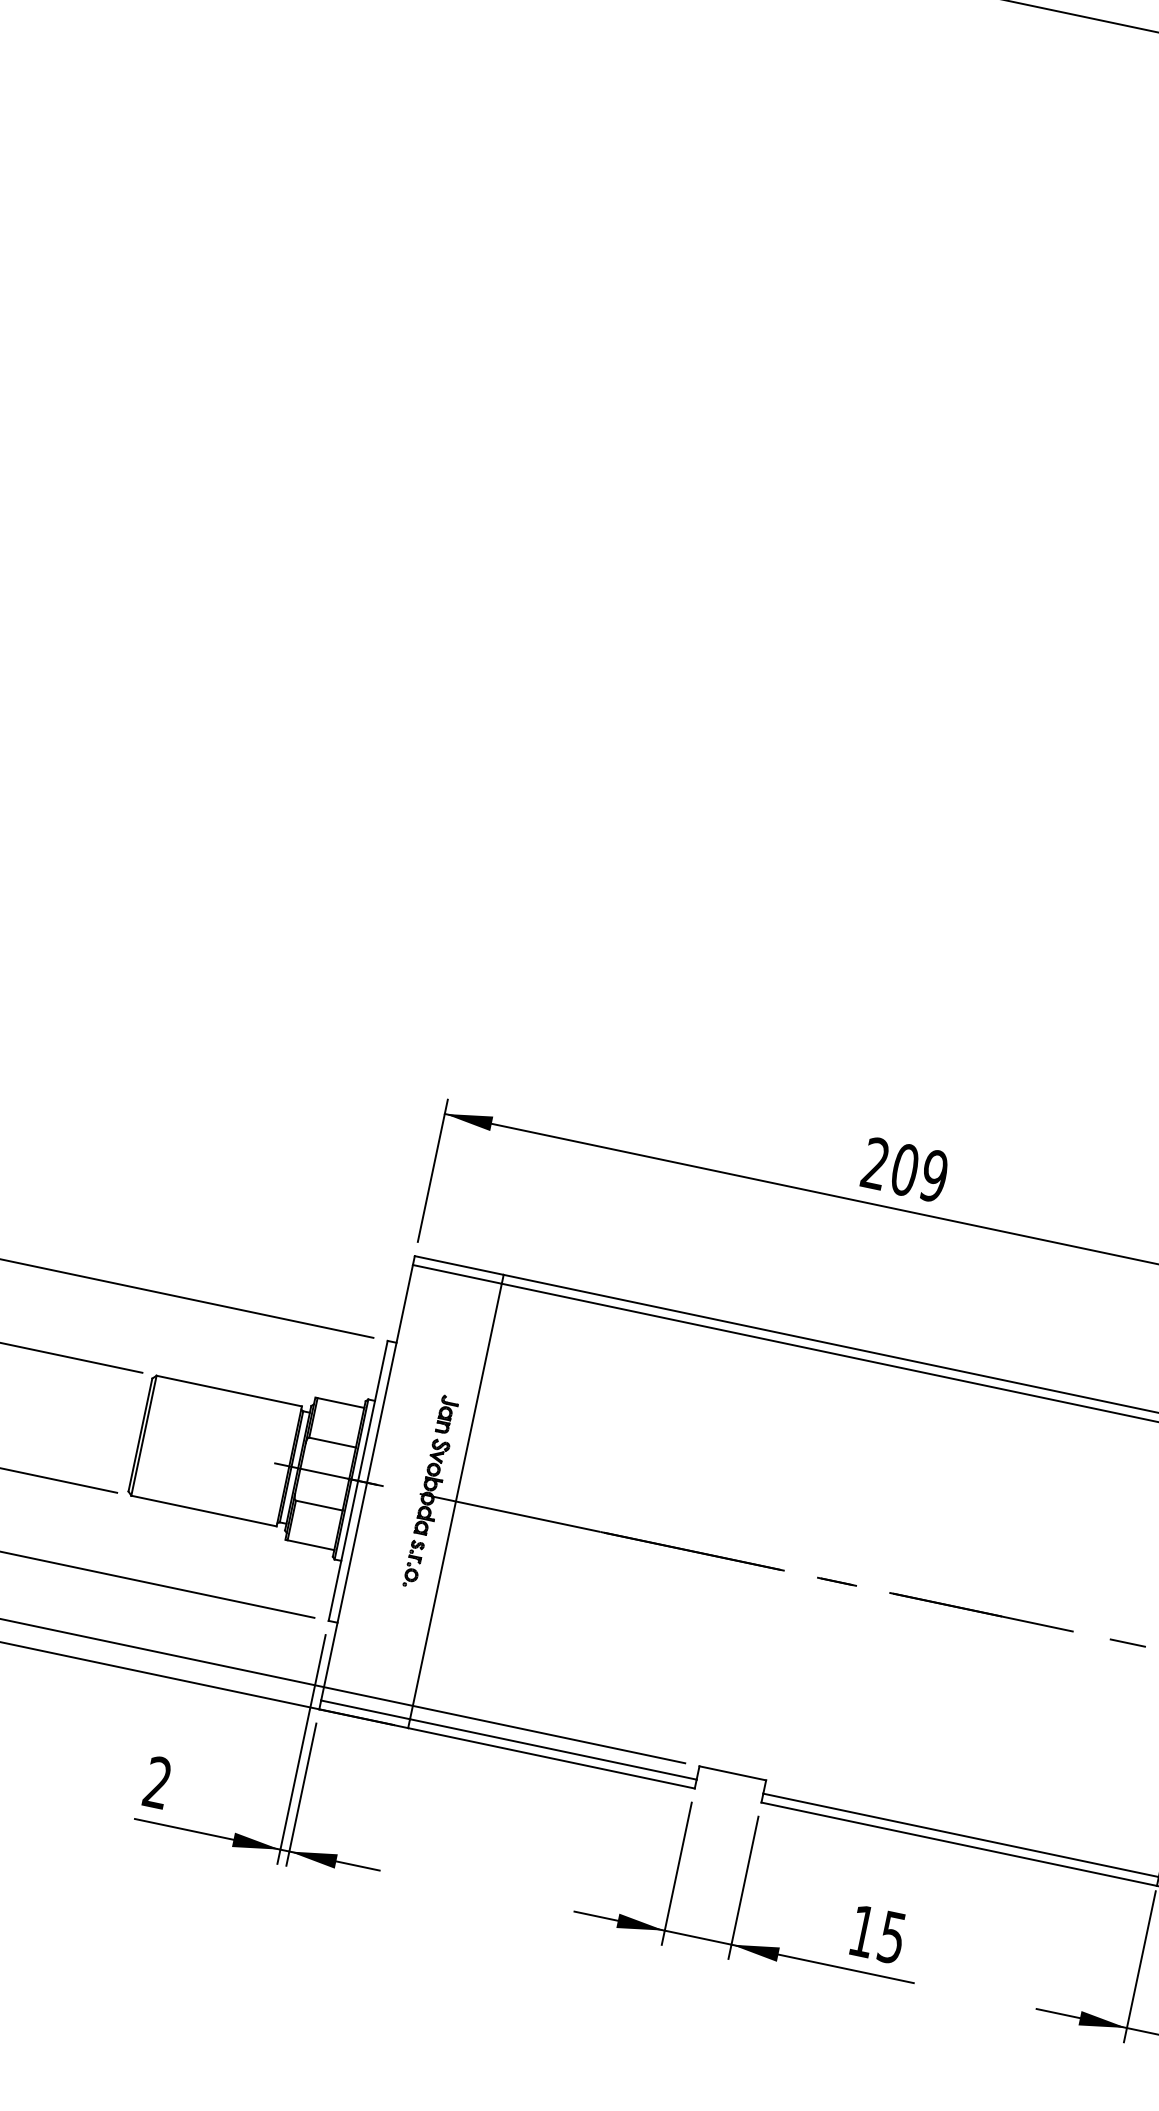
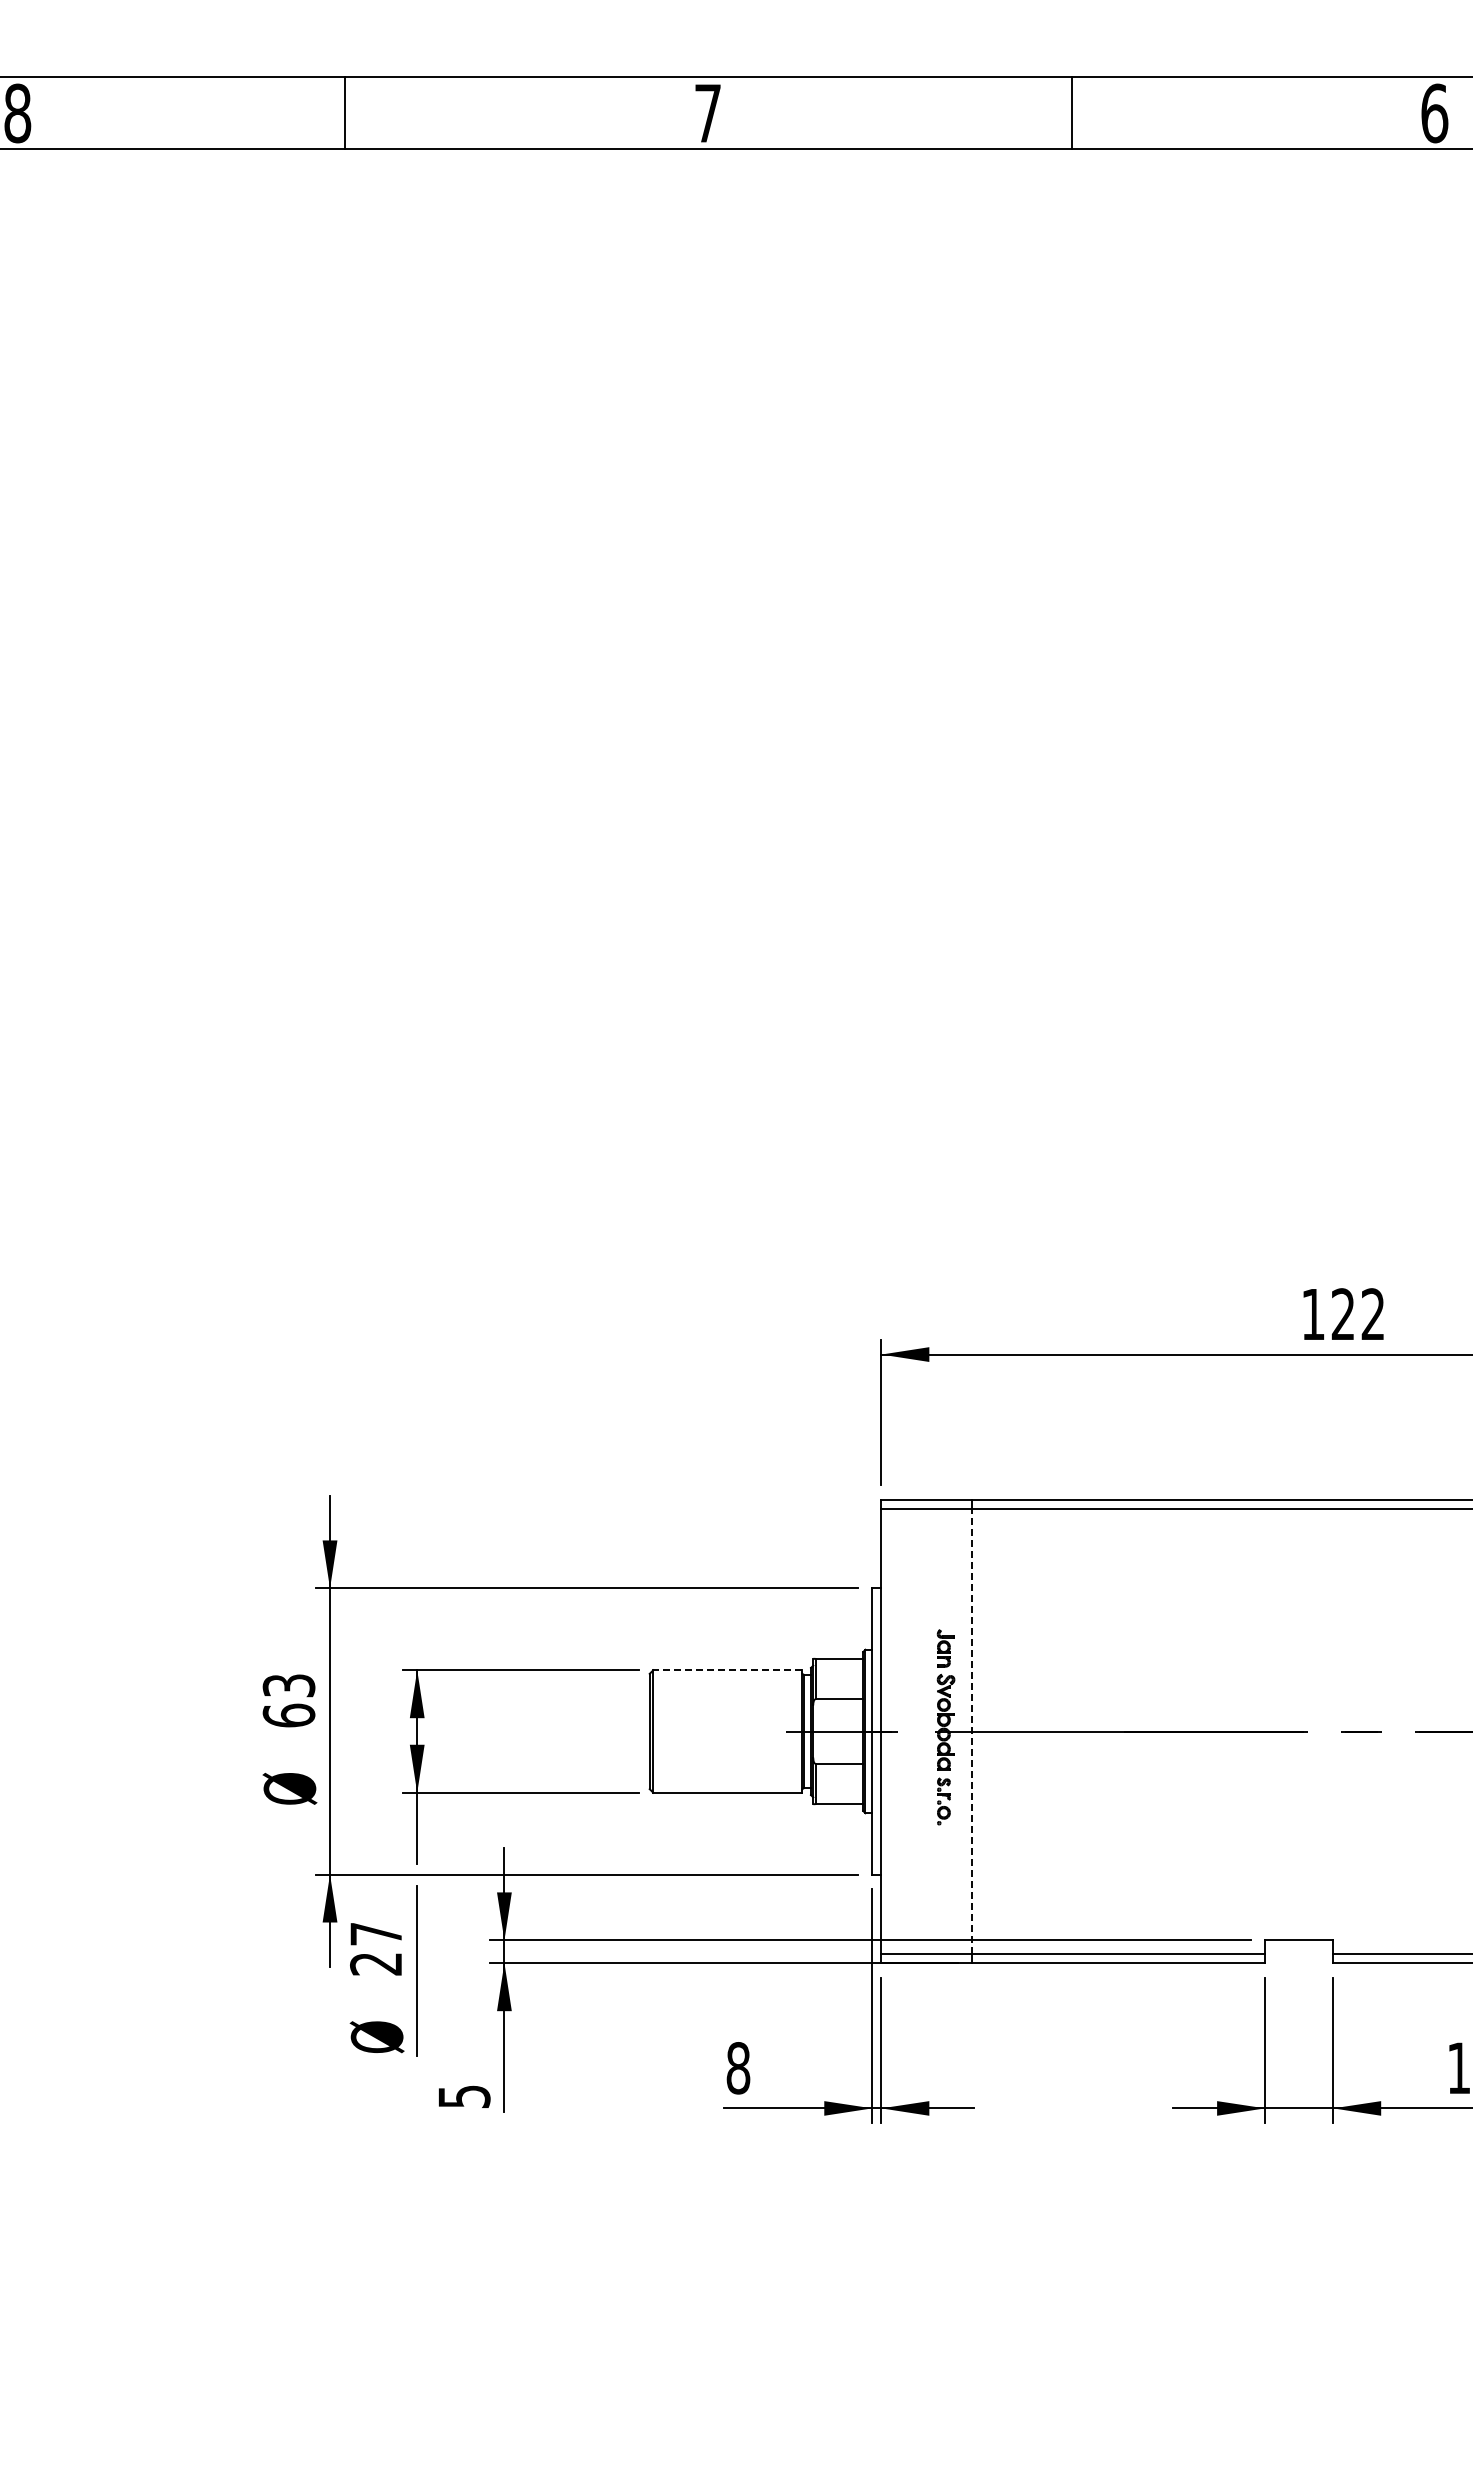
text: (905, 1170) -> (1343, 1314), 209 -> 122
line: (229, 1391) -> (727, 1670), solid -> dashed
line: (456, 1501) -> (972, 1731), solid -> dashed
text: (157, 1783) -> (738, 2068), 2 -> 8

